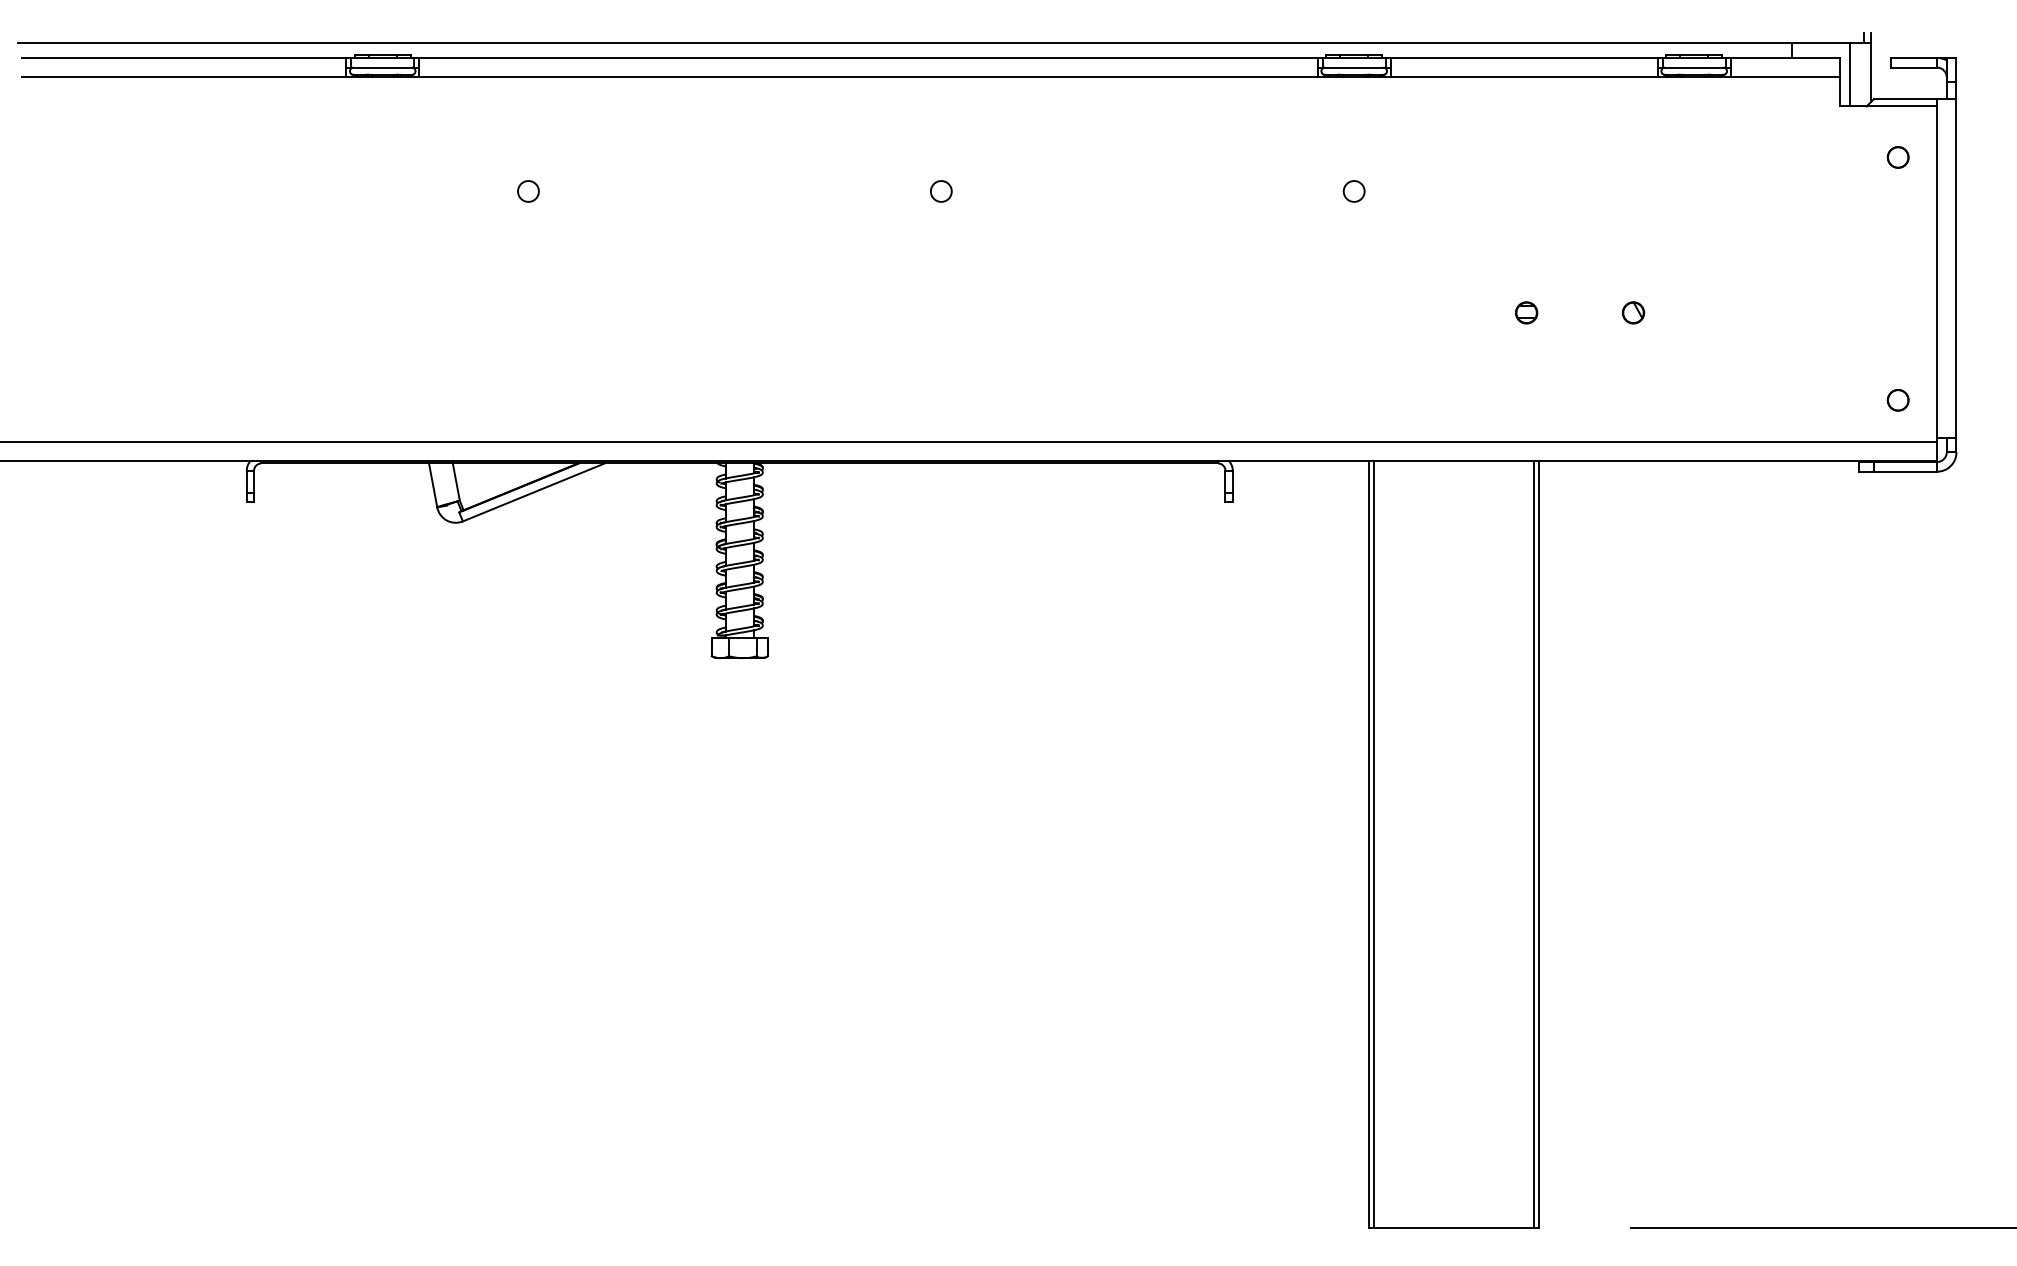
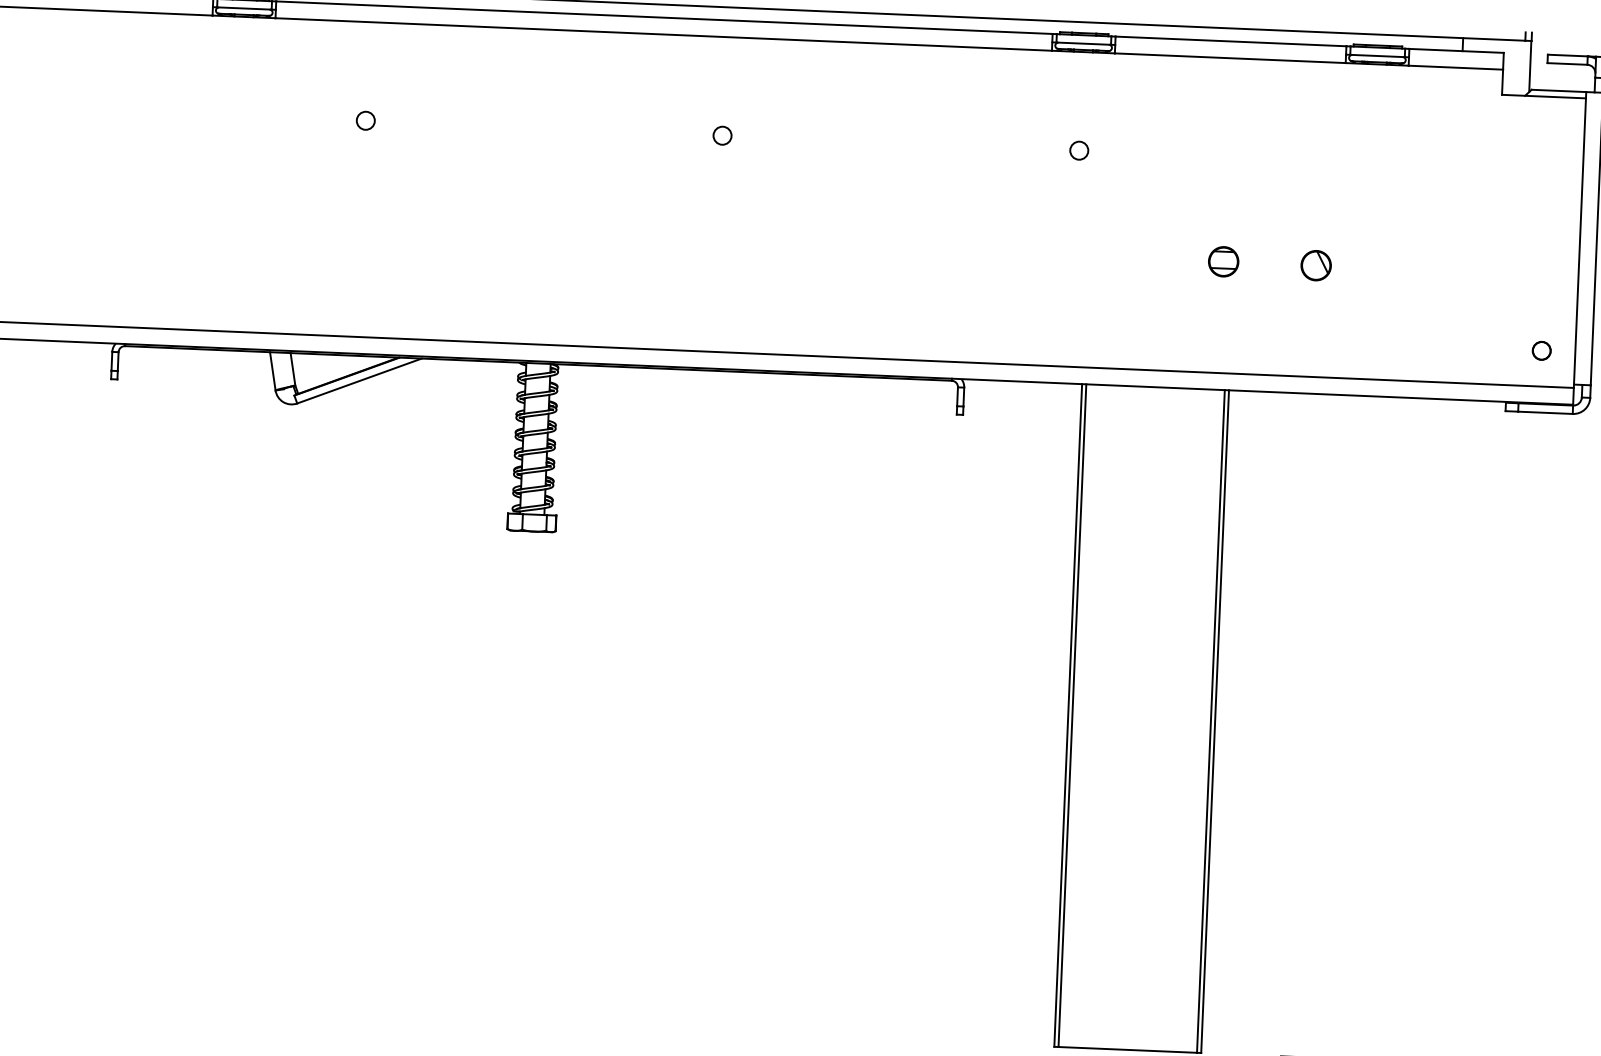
line: (1850, 74) -> (1512, 67), removed
part: (1897, 157) -> (1549, 141), removed
part: (1526, 312) -> (1223, 261), size x1.6
part: (1633, 312) -> (1316, 265), size x1.6

